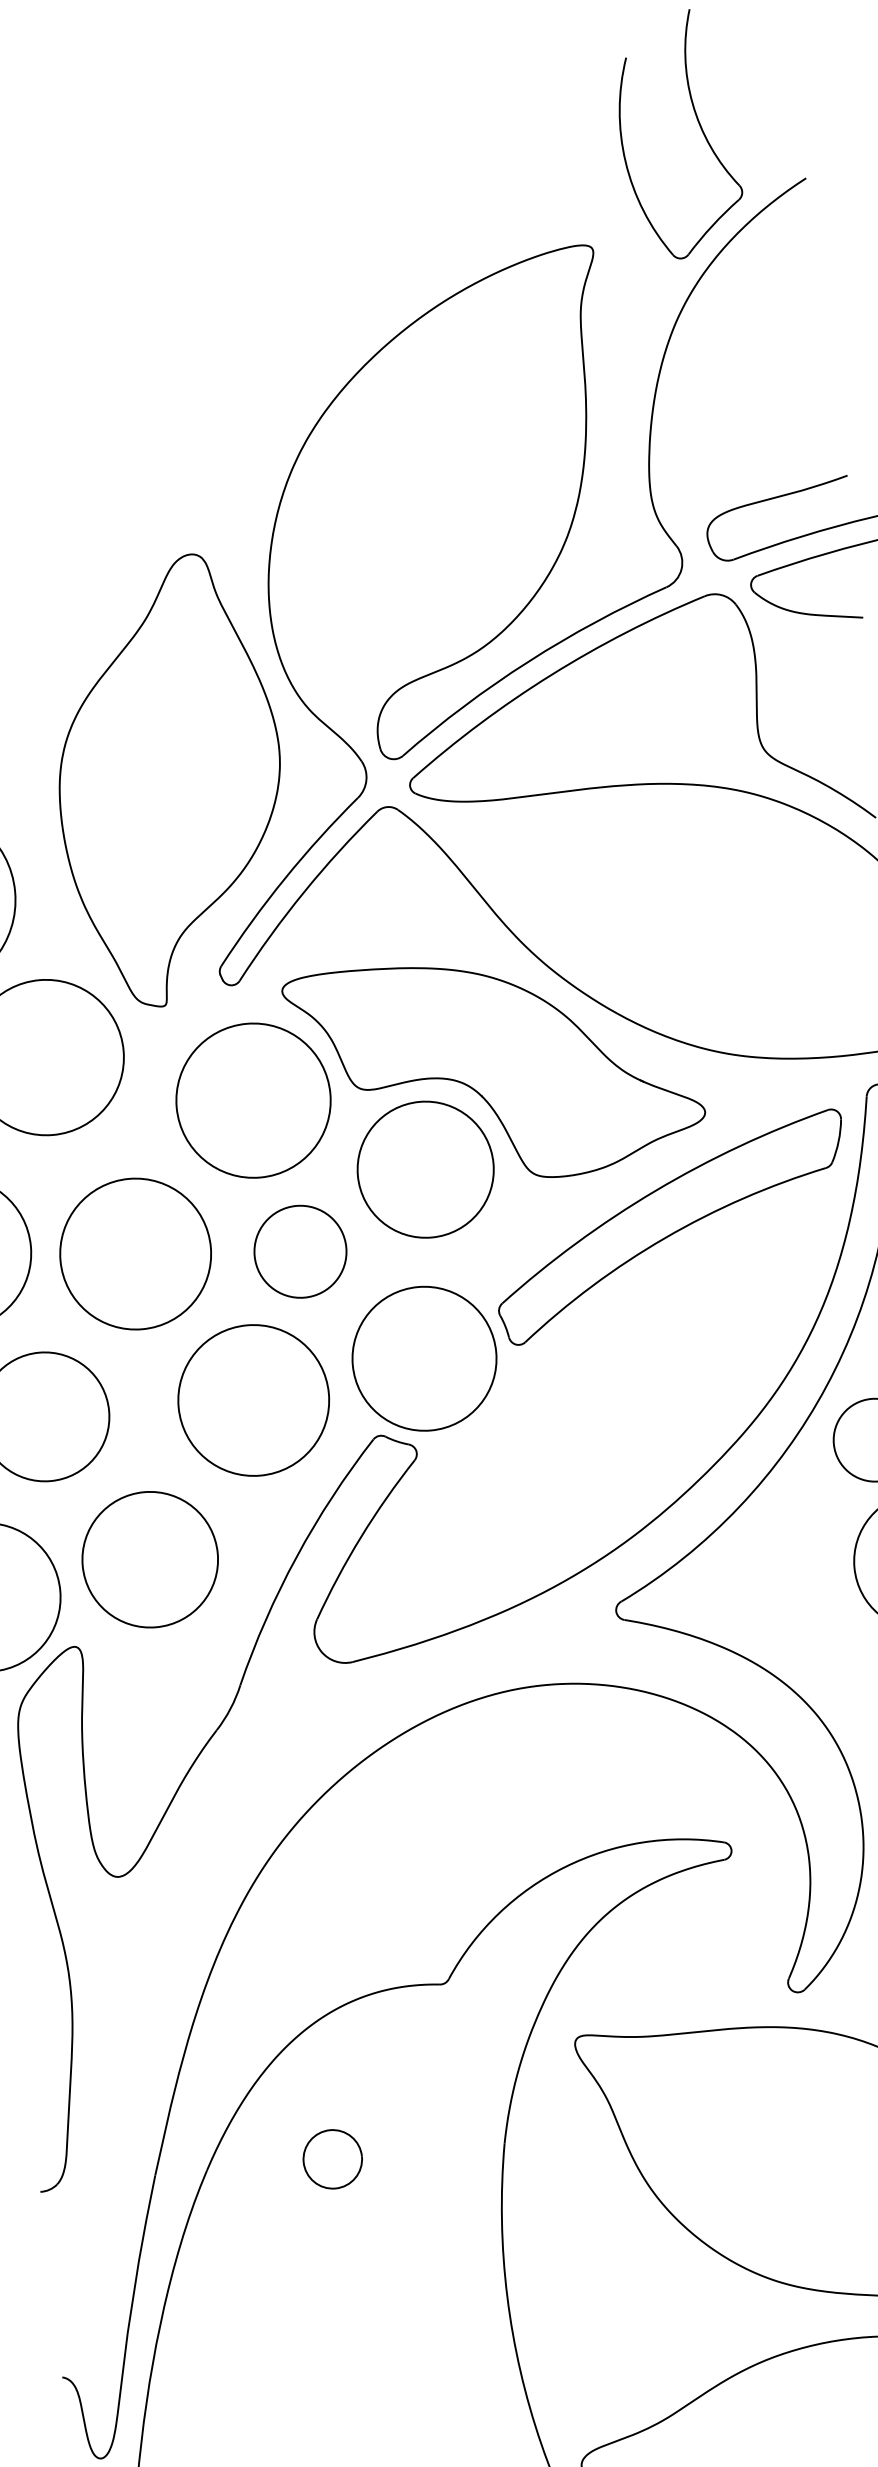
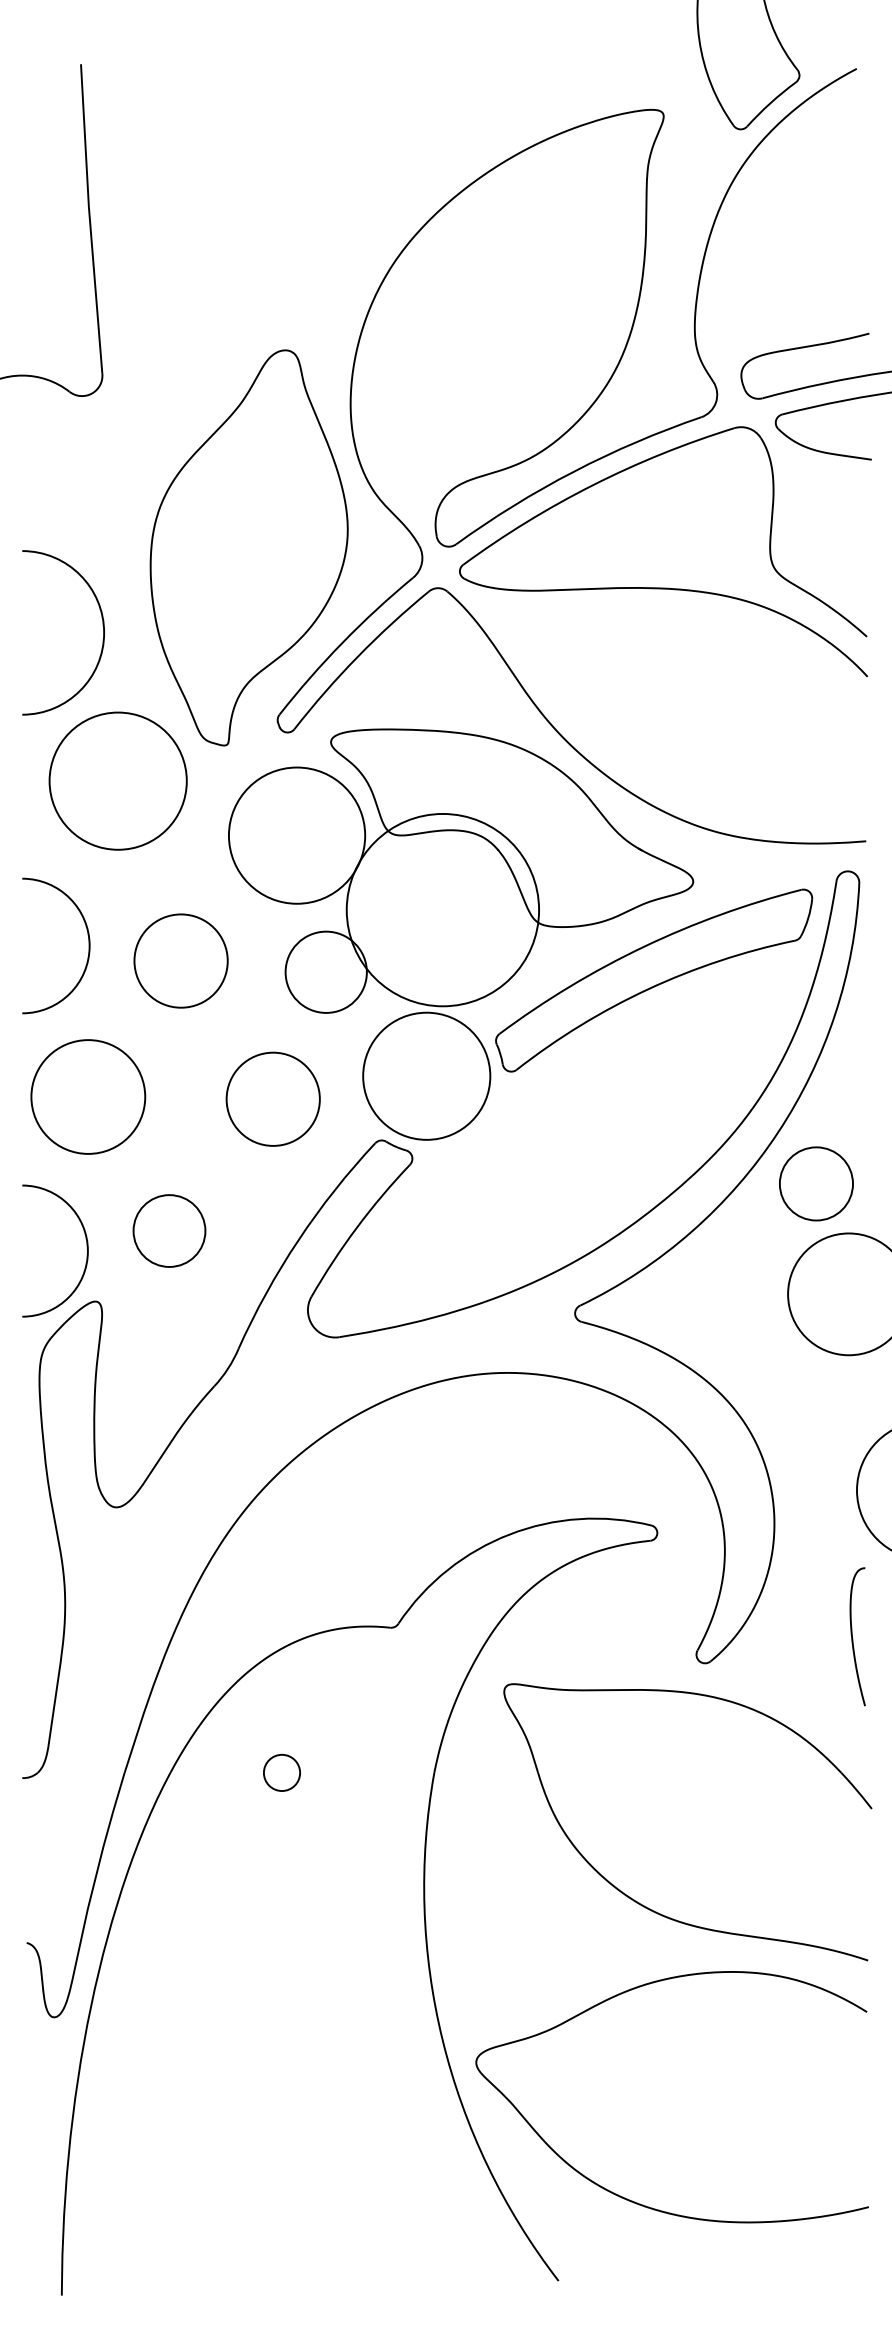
circle: (425, 1170) -> (442, 910), size x1.6
circle: (134, 1253) -> (180, 960), size x0.7
circle: (252, 1399) -> (272, 1098), size x0.7
circle: (150, 1559) -> (169, 1230), size x0.6
part: (332, 2158) -> (281, 1772), size x0.7

